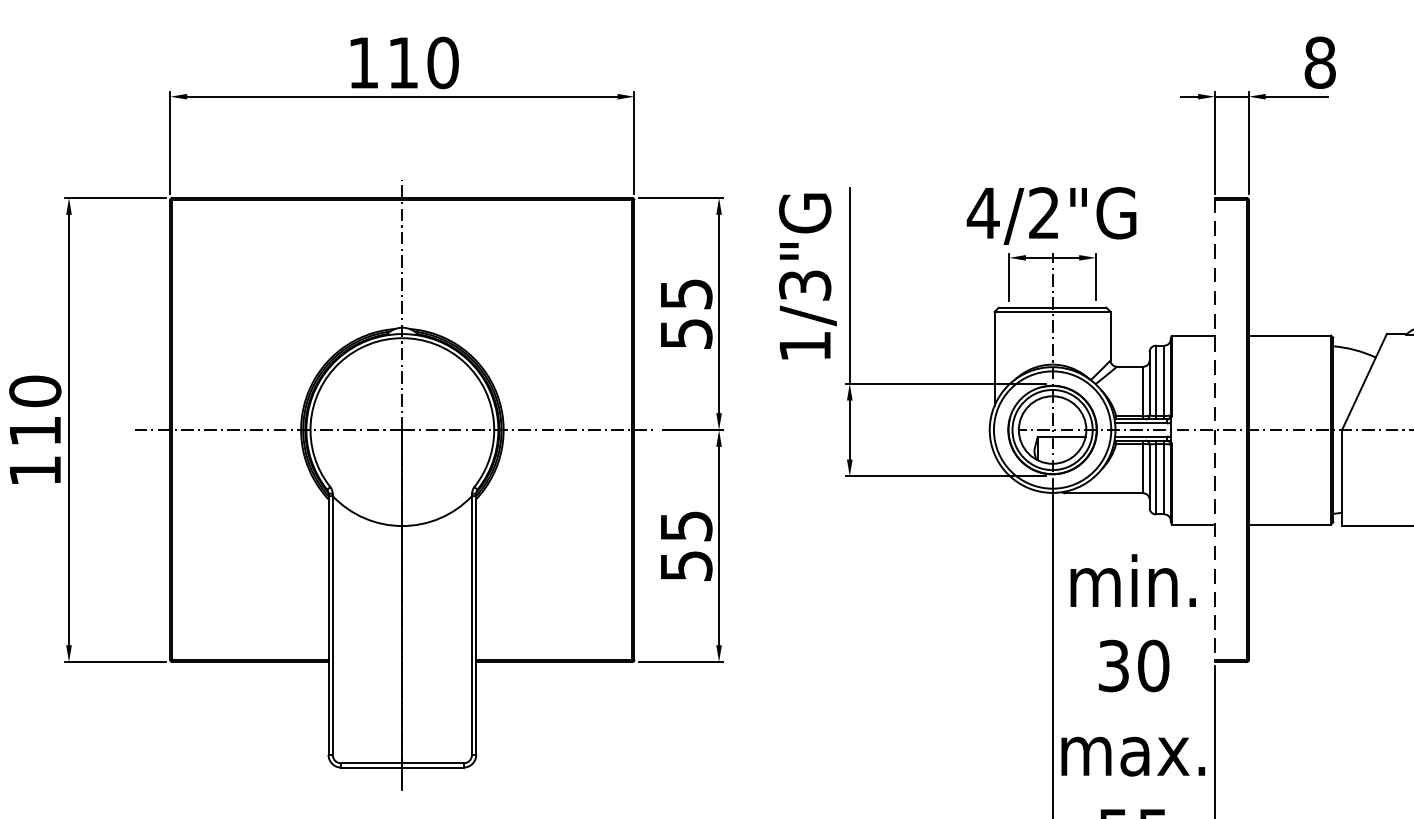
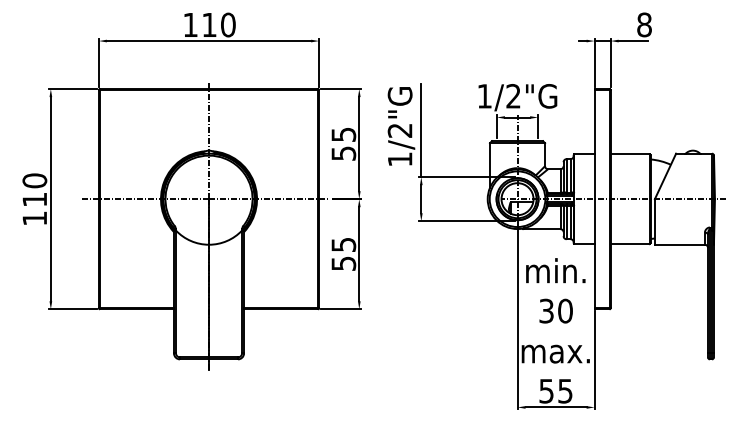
text: (982, 213) -> (484, 96), 4/2"G -> 1/2"G
text: (805, 285) -> (400, 130), 1/3"G -> 1/2"G
line: (1214, 430) -> (594, 199), dashed -> solid

